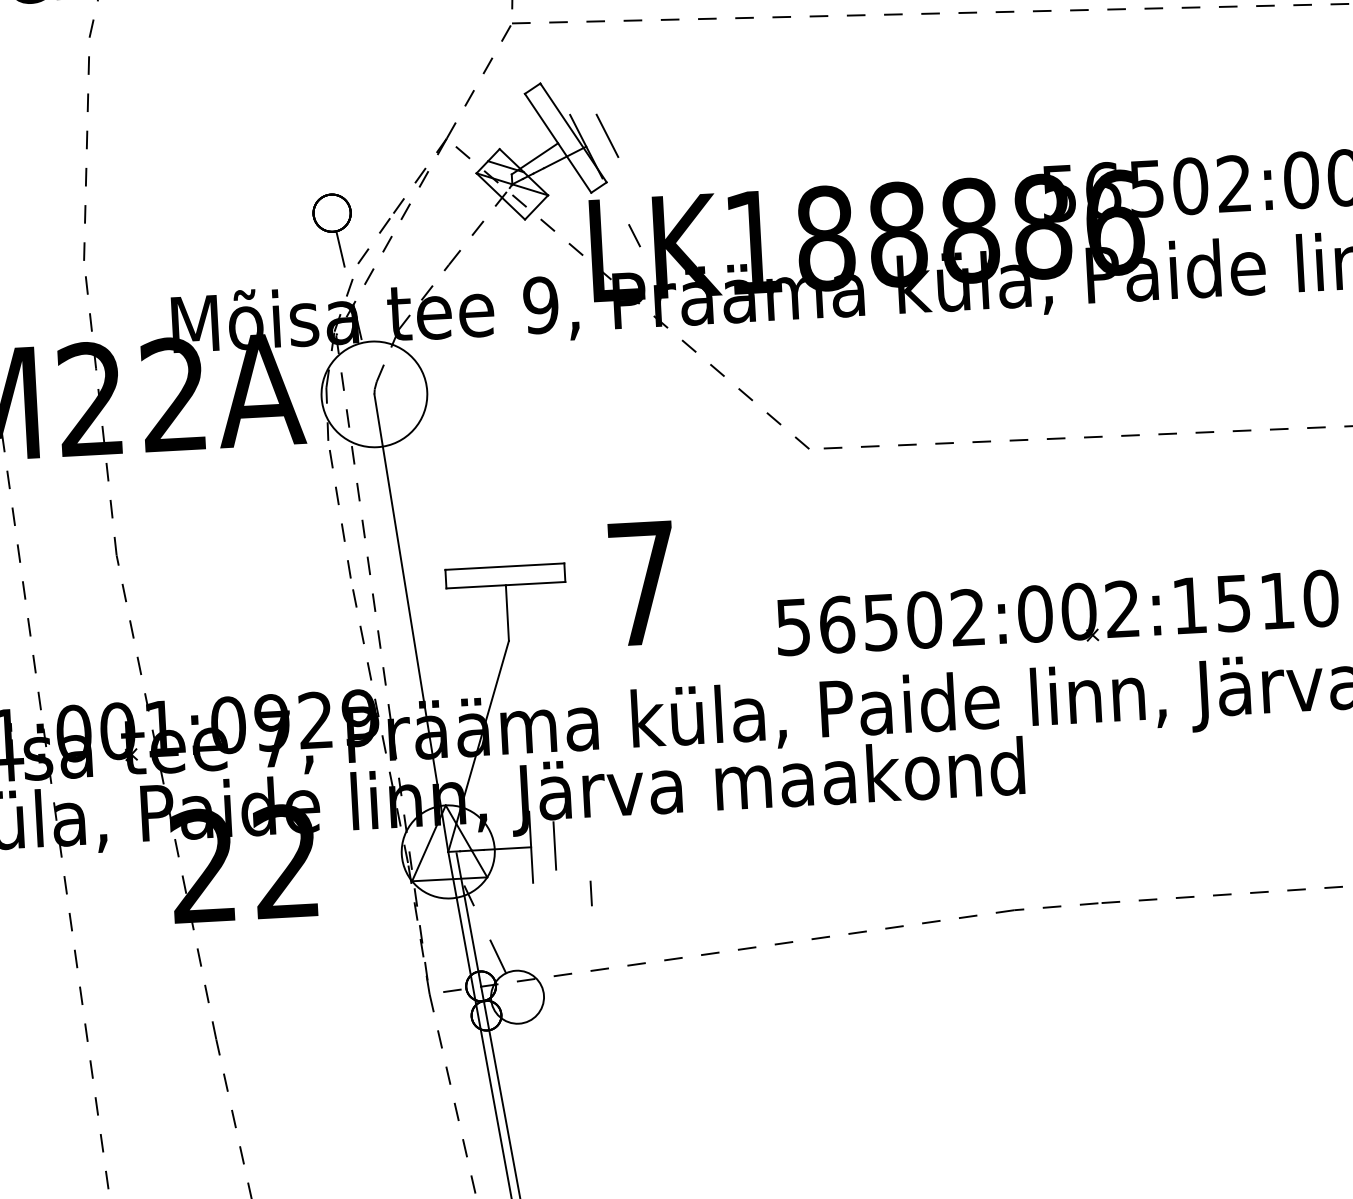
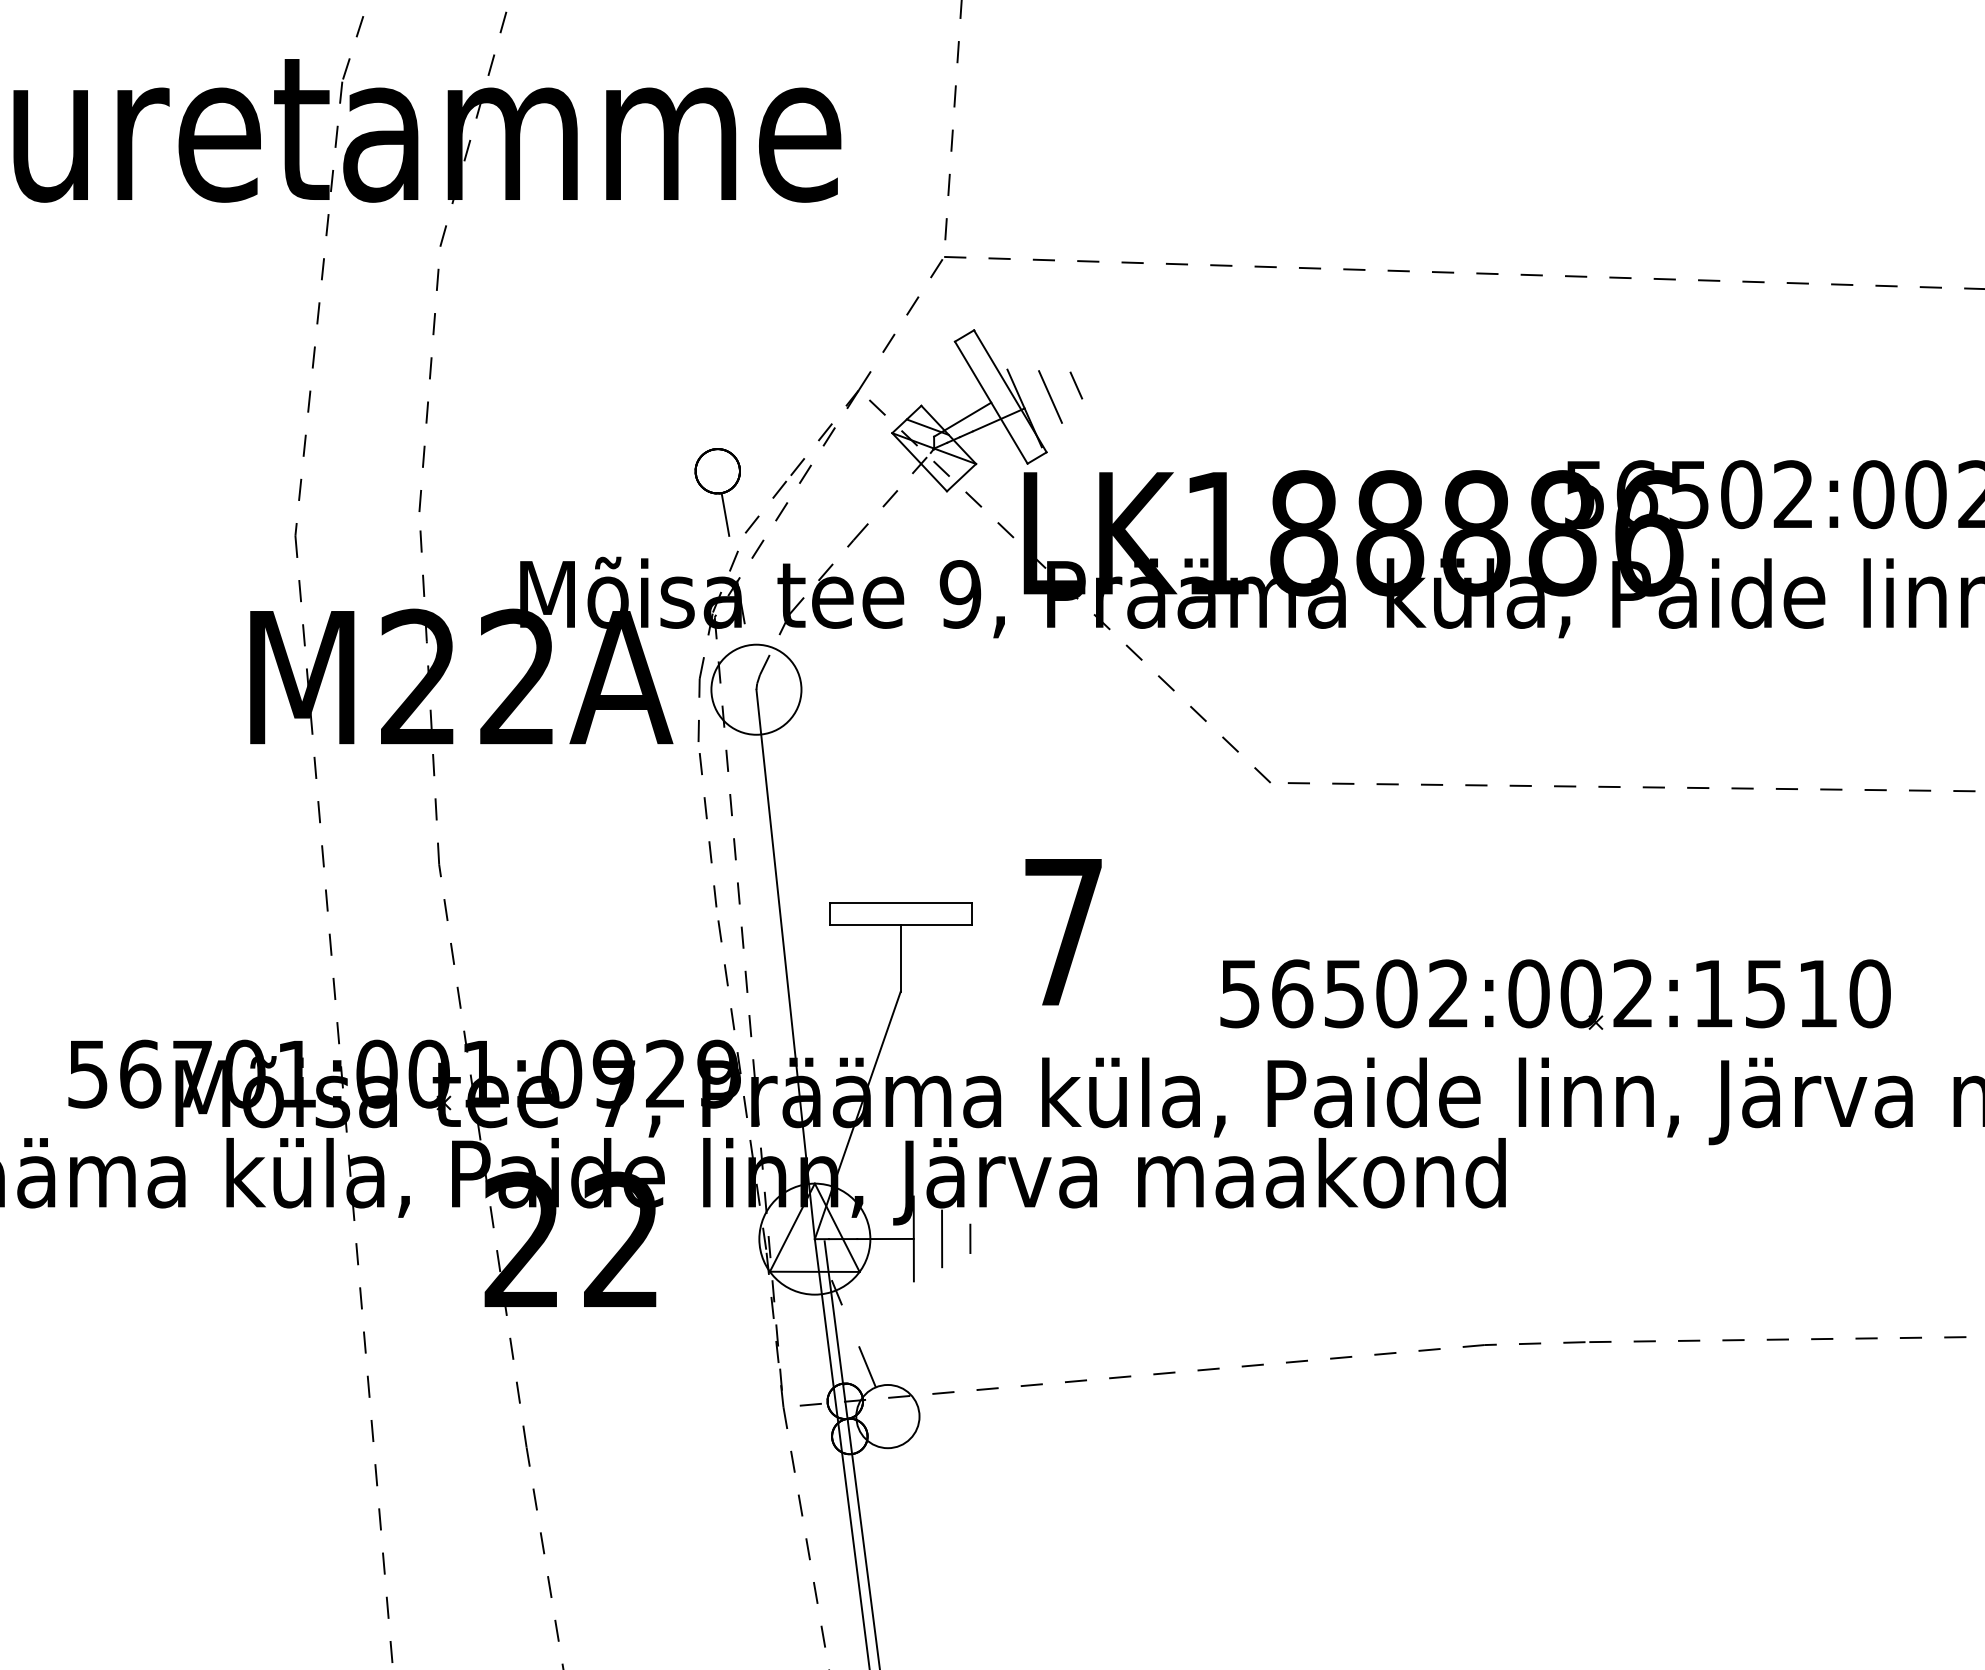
line: (634, 235) -> (1076, 385), moved
circle: (374, 394) -> (756, 689), size x0.71
line: (591, 893) -> (970, 1238), moved

